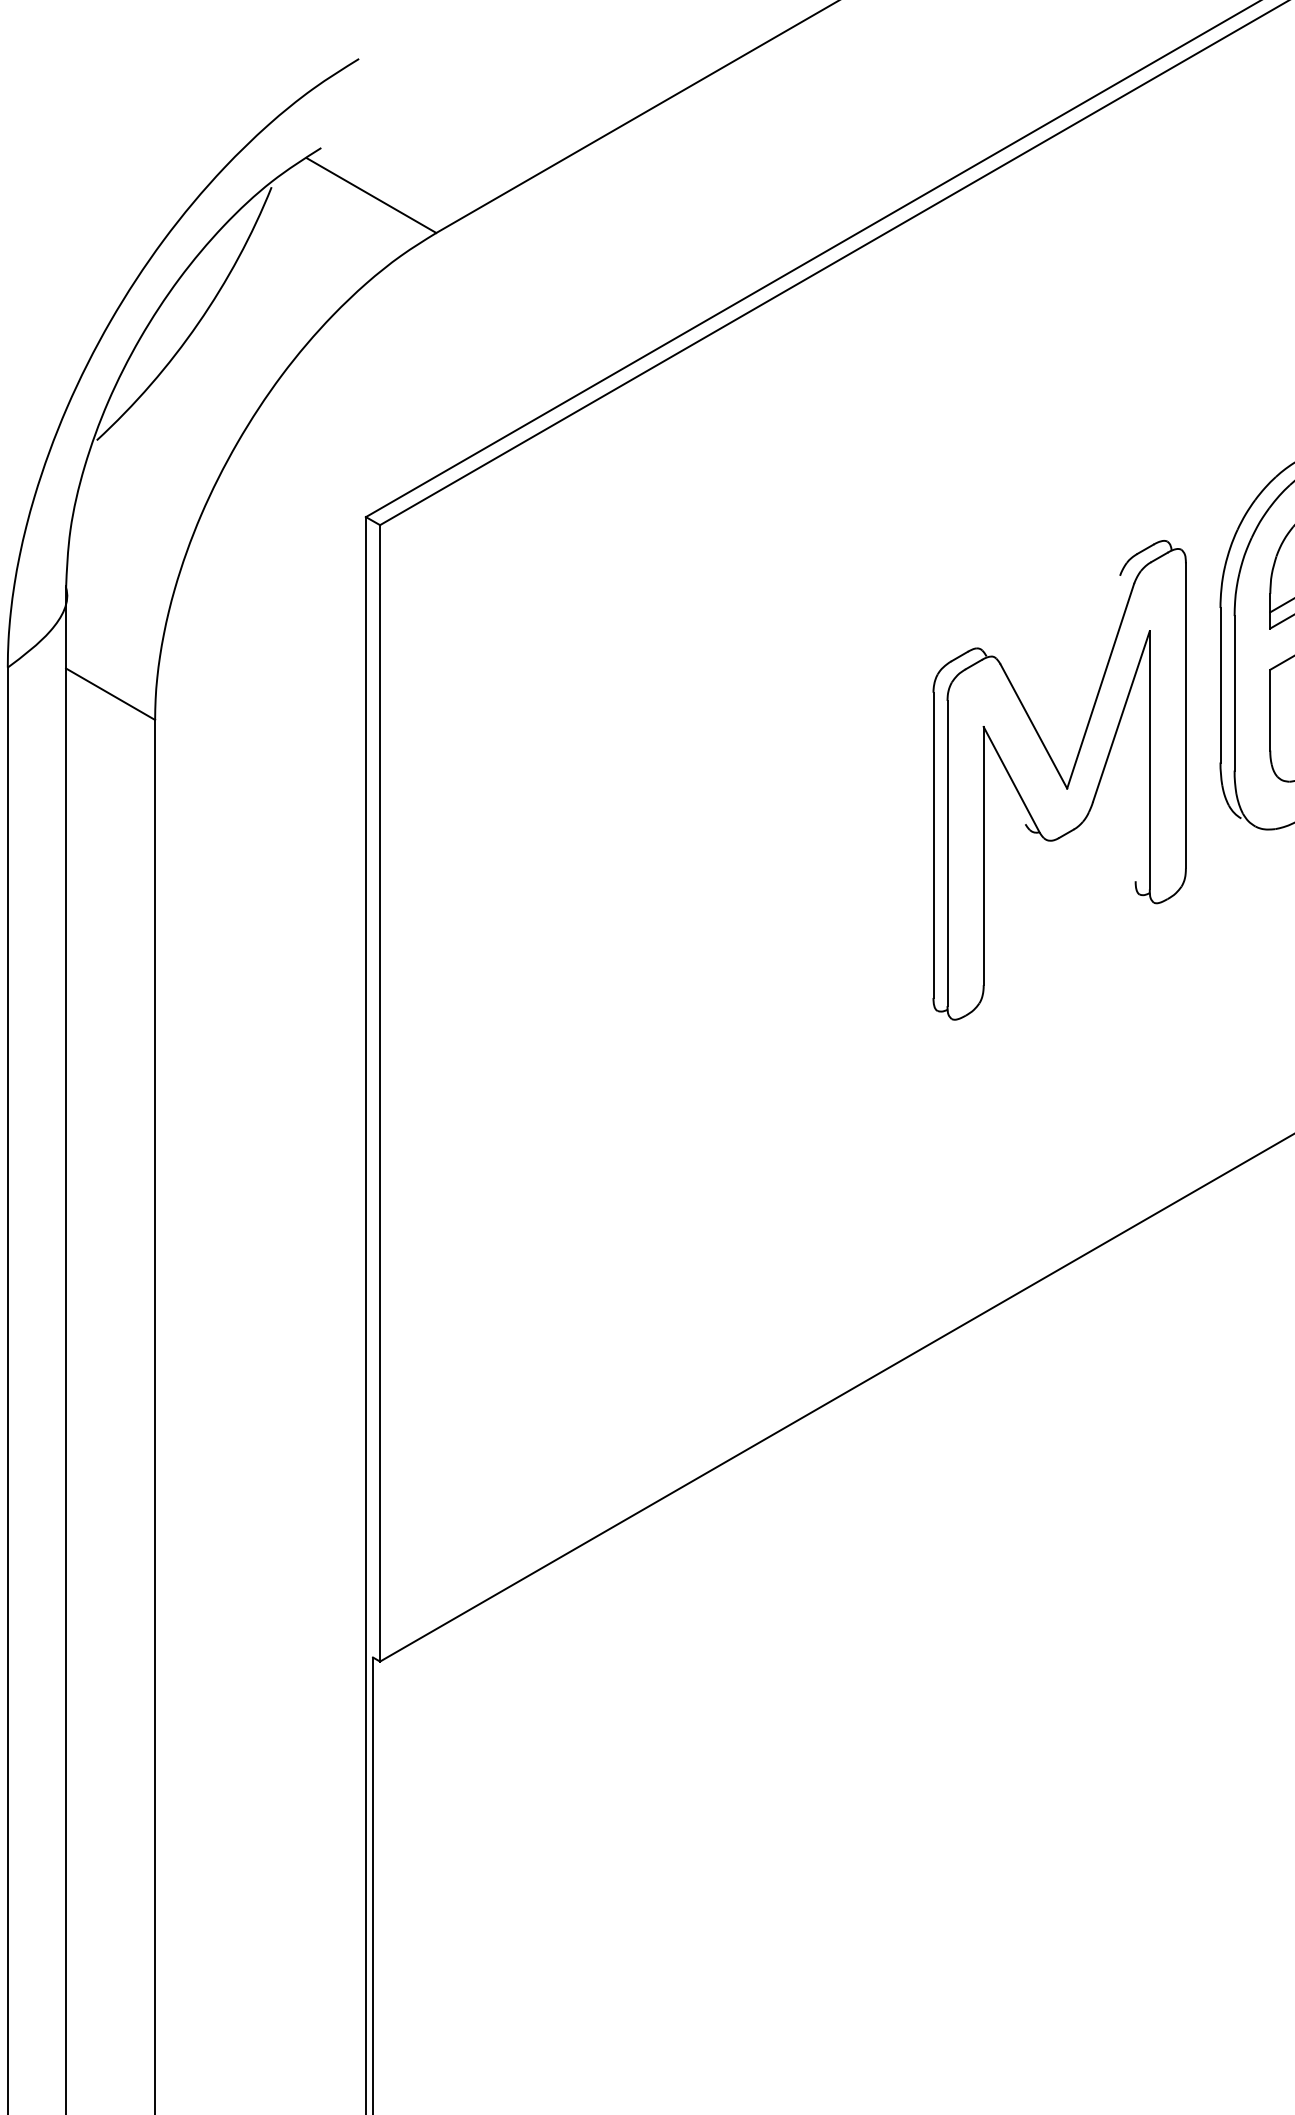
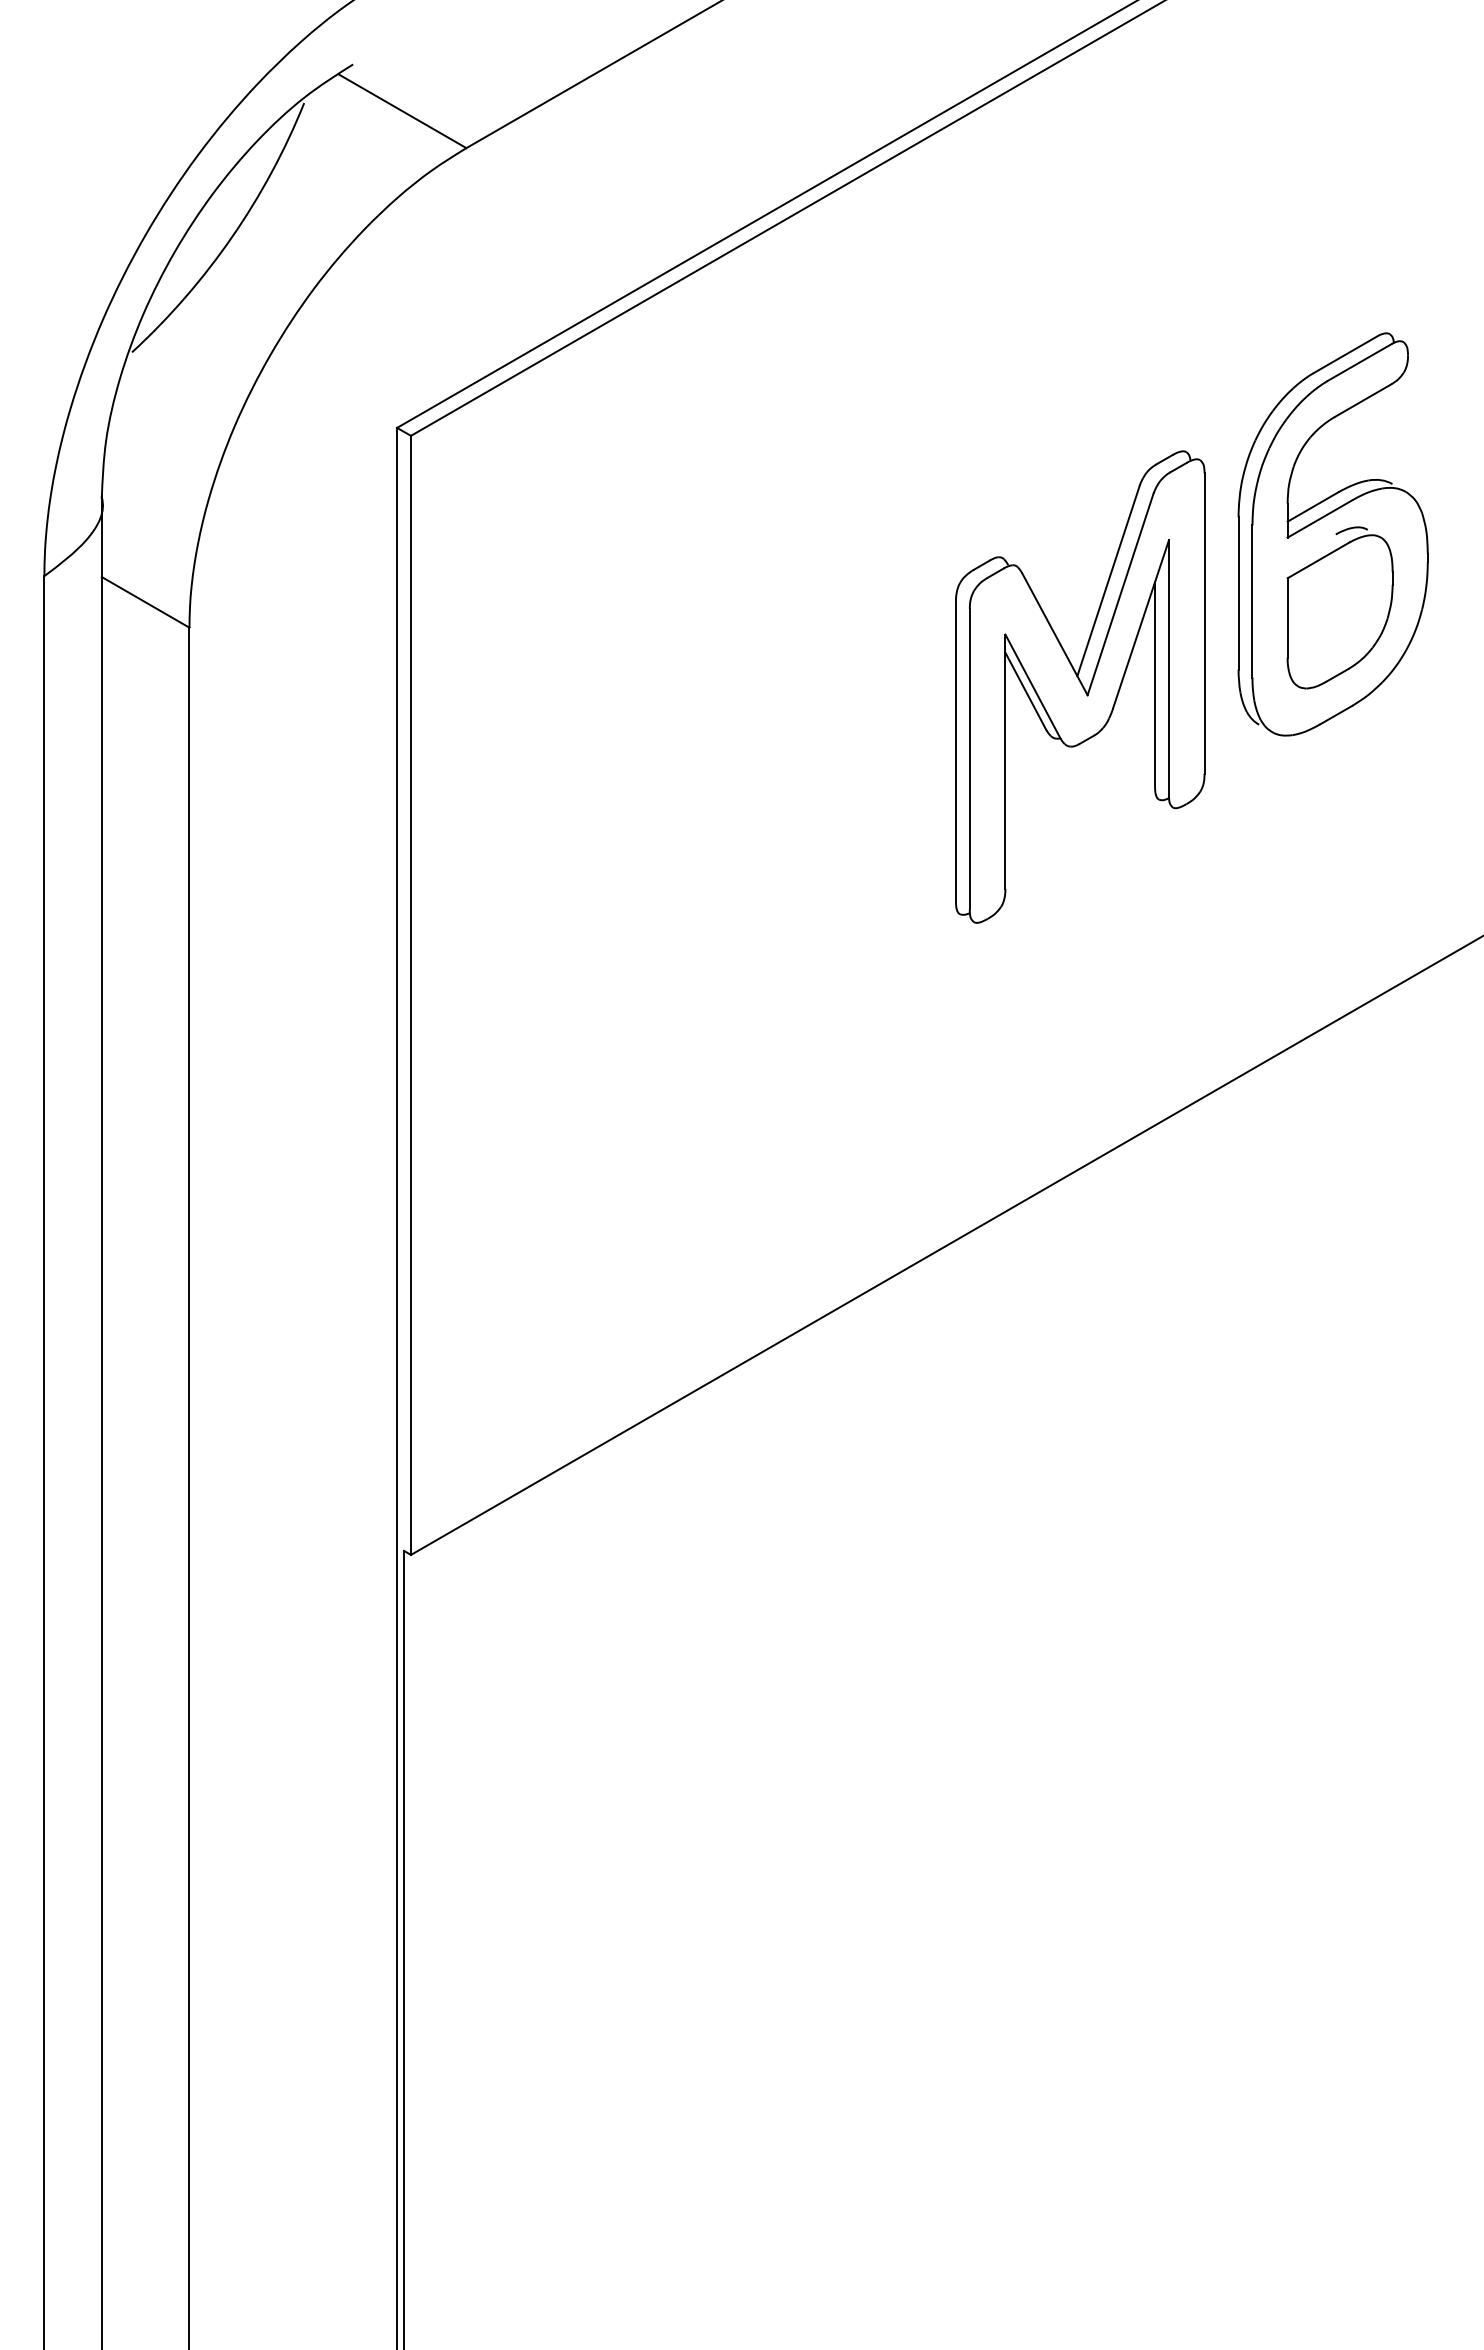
line: (1088, 672) -> (1108, 580), added
line: (1136, 776) -> (1155, 683), added
line: (1004, 784) -> (1025, 691), added

